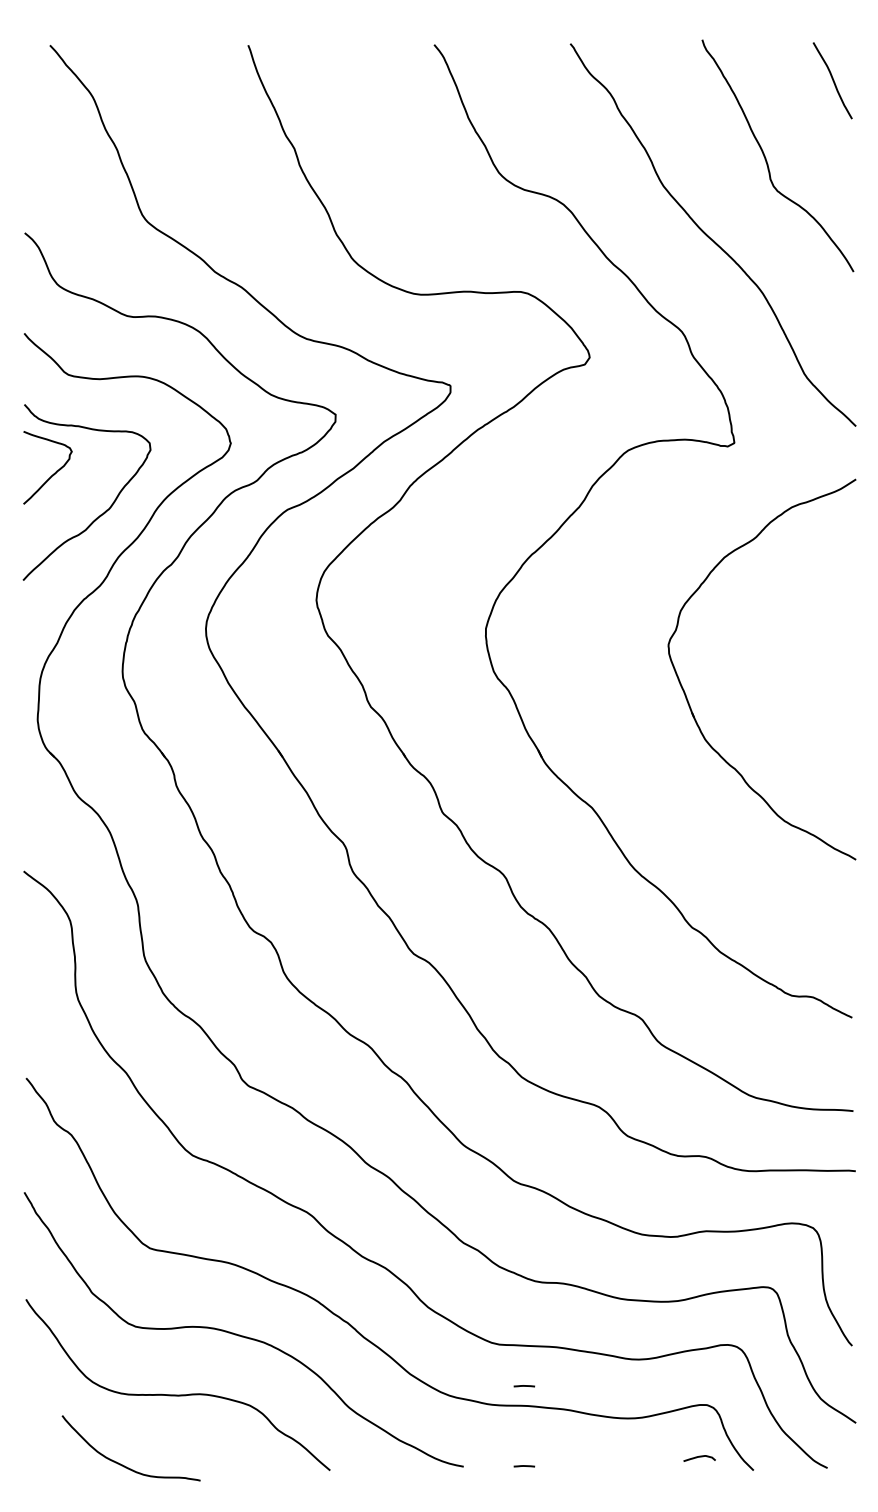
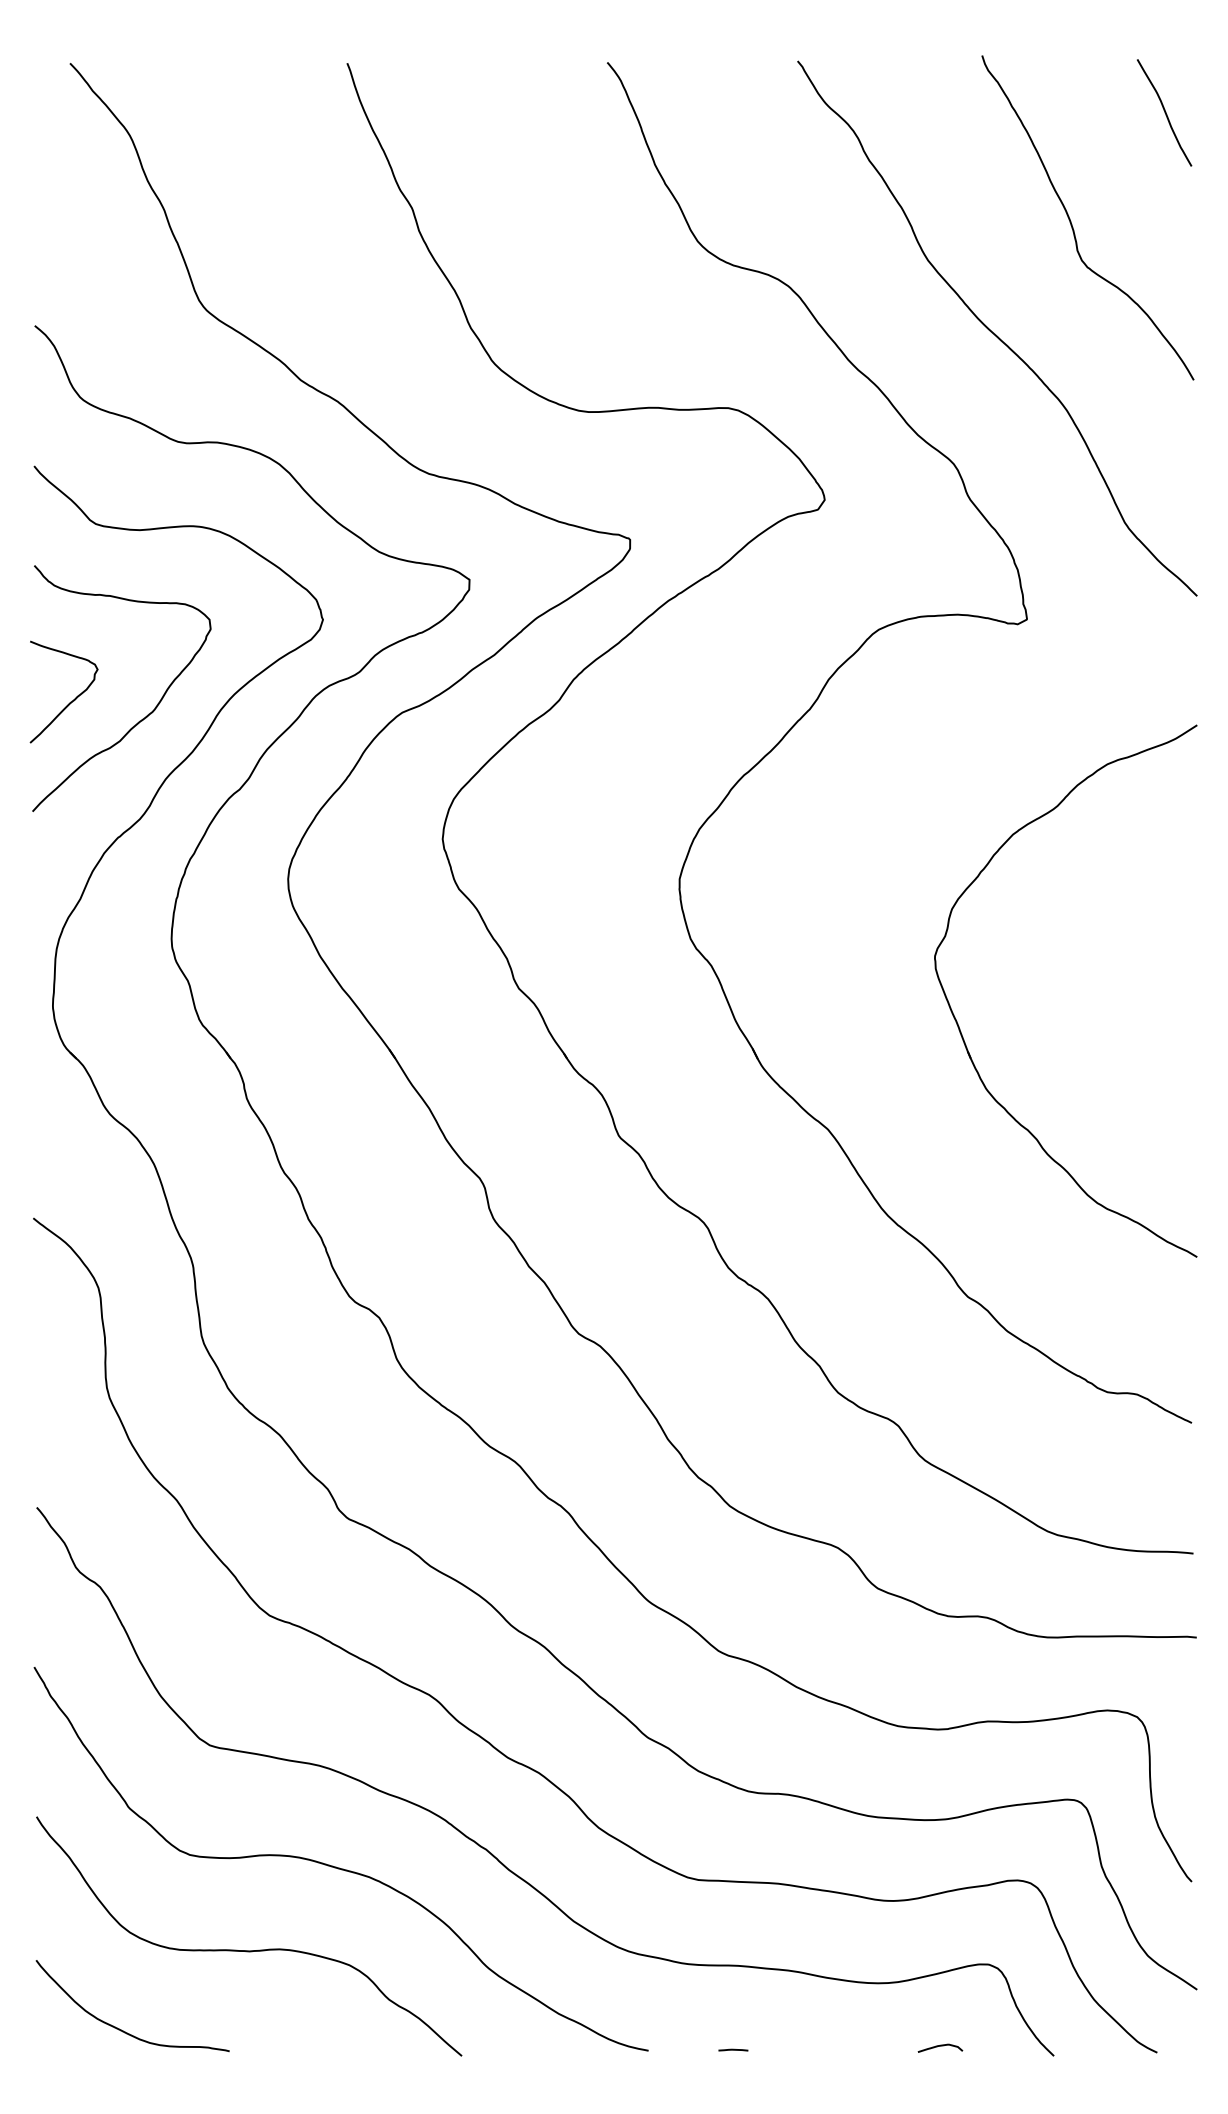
curve: (52, 474) -> (70, 701), moved
part: (686, 696) -> (960, 1028), moved
line: (524, 1385) -> (733, 1937), removed
curve: (699, 1457) -> (940, 2046), moved
curve: (123, 1465) -> (121, 2029), moved

